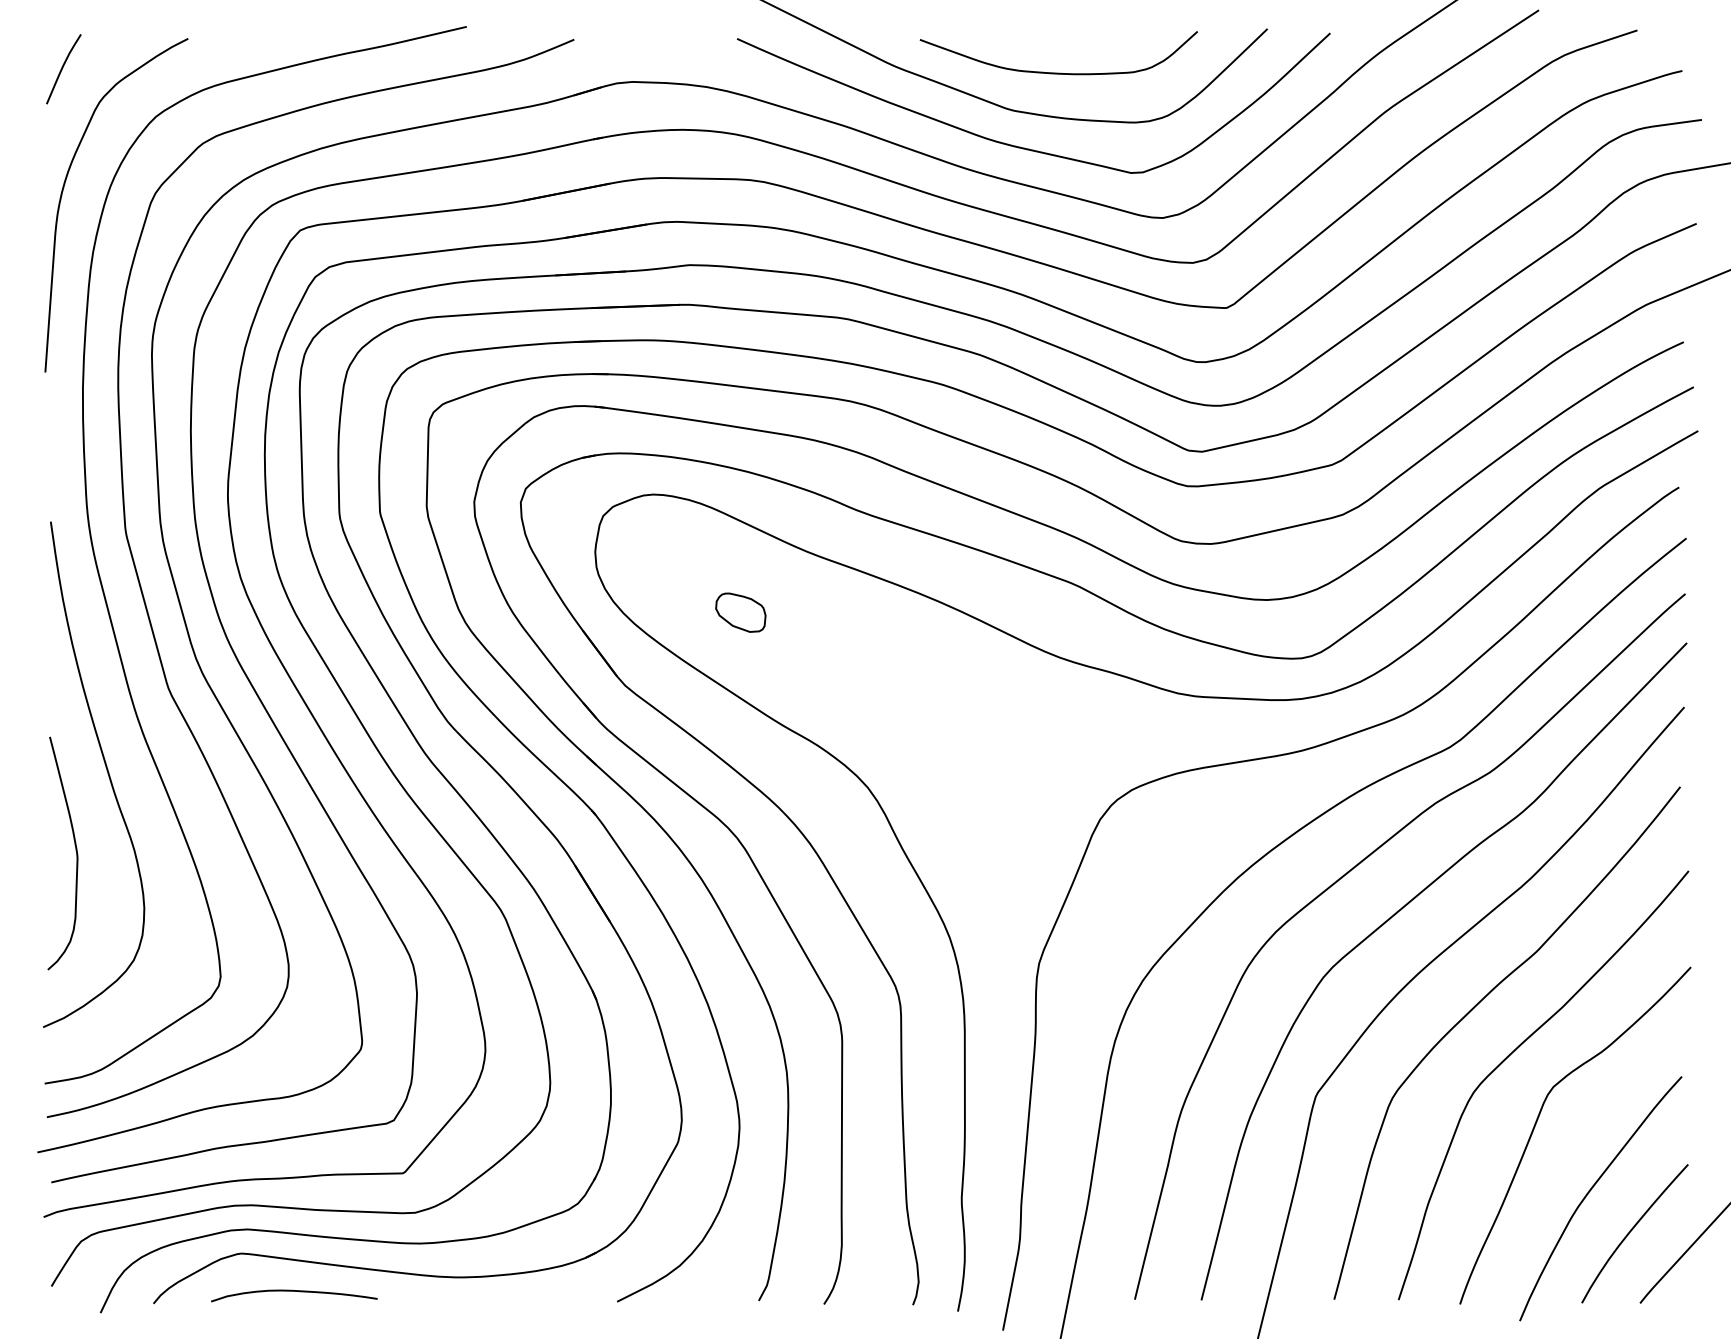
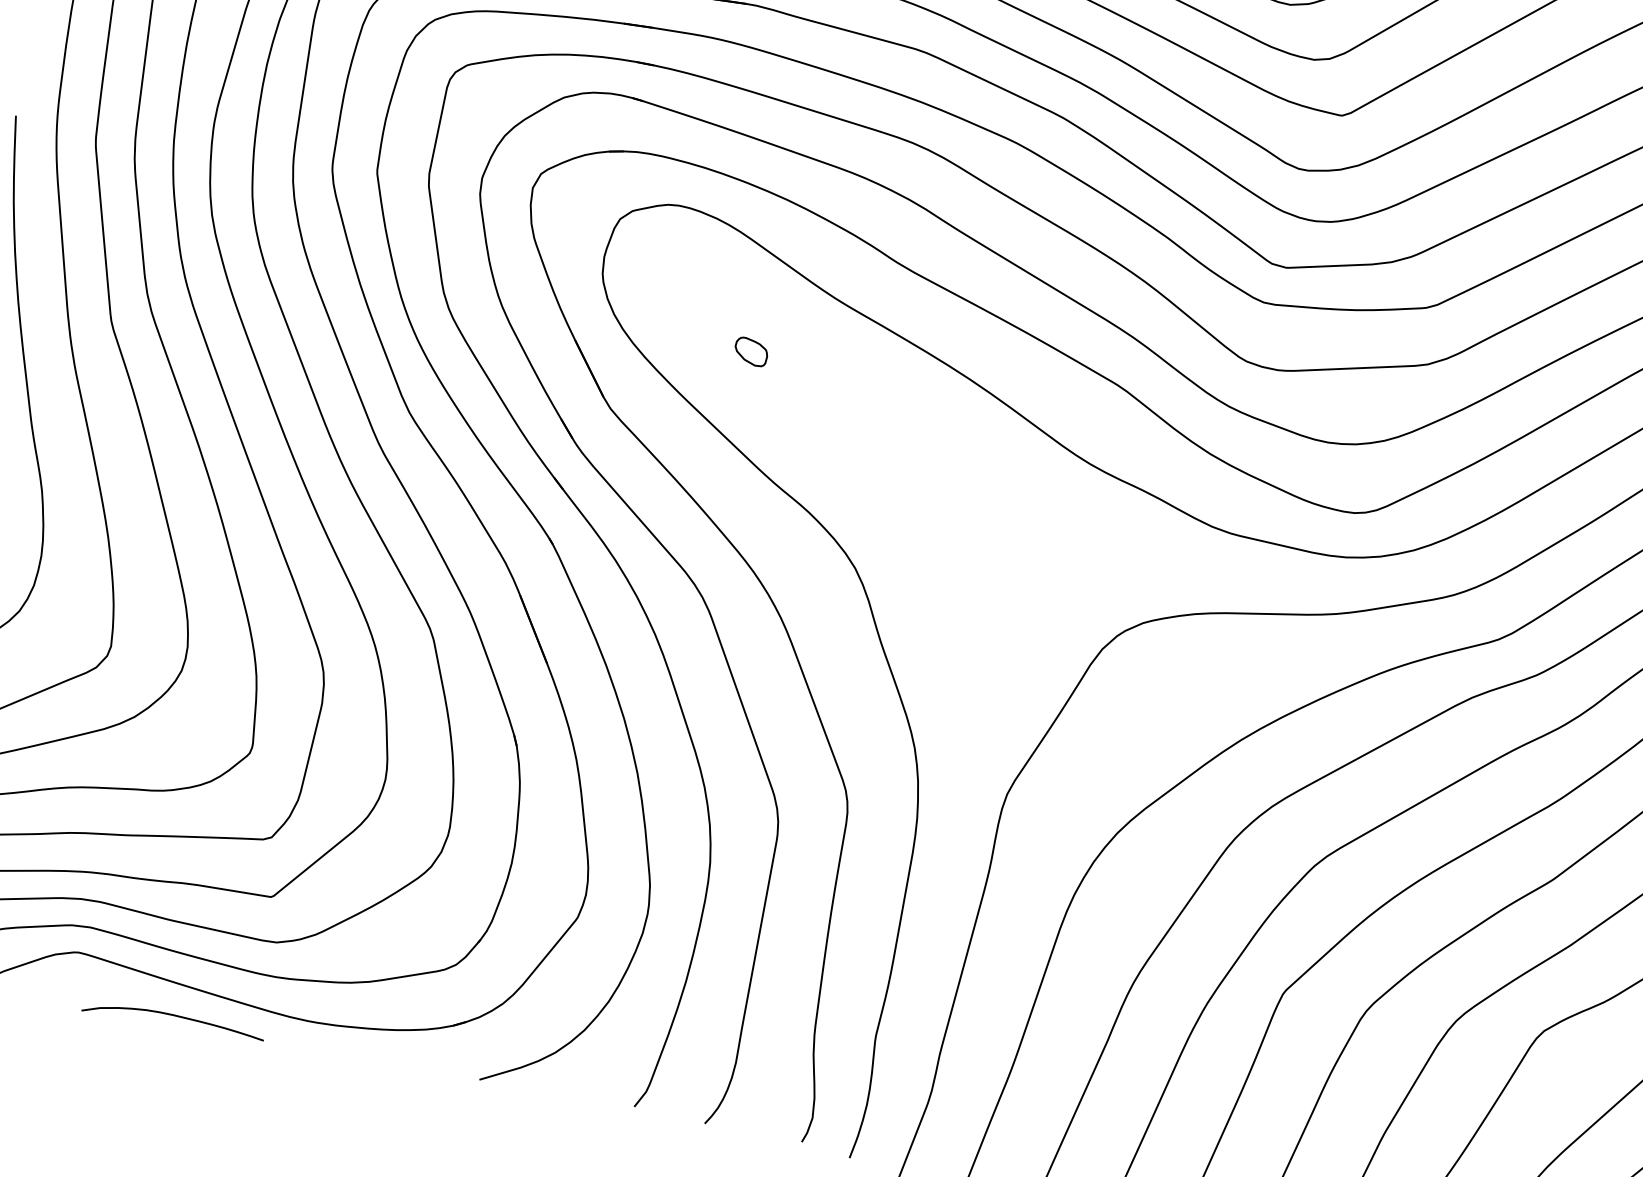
part: (740, 612) -> (750, 351), size x0.6
curve: (294, 1291) -> (174, 1016), moved

